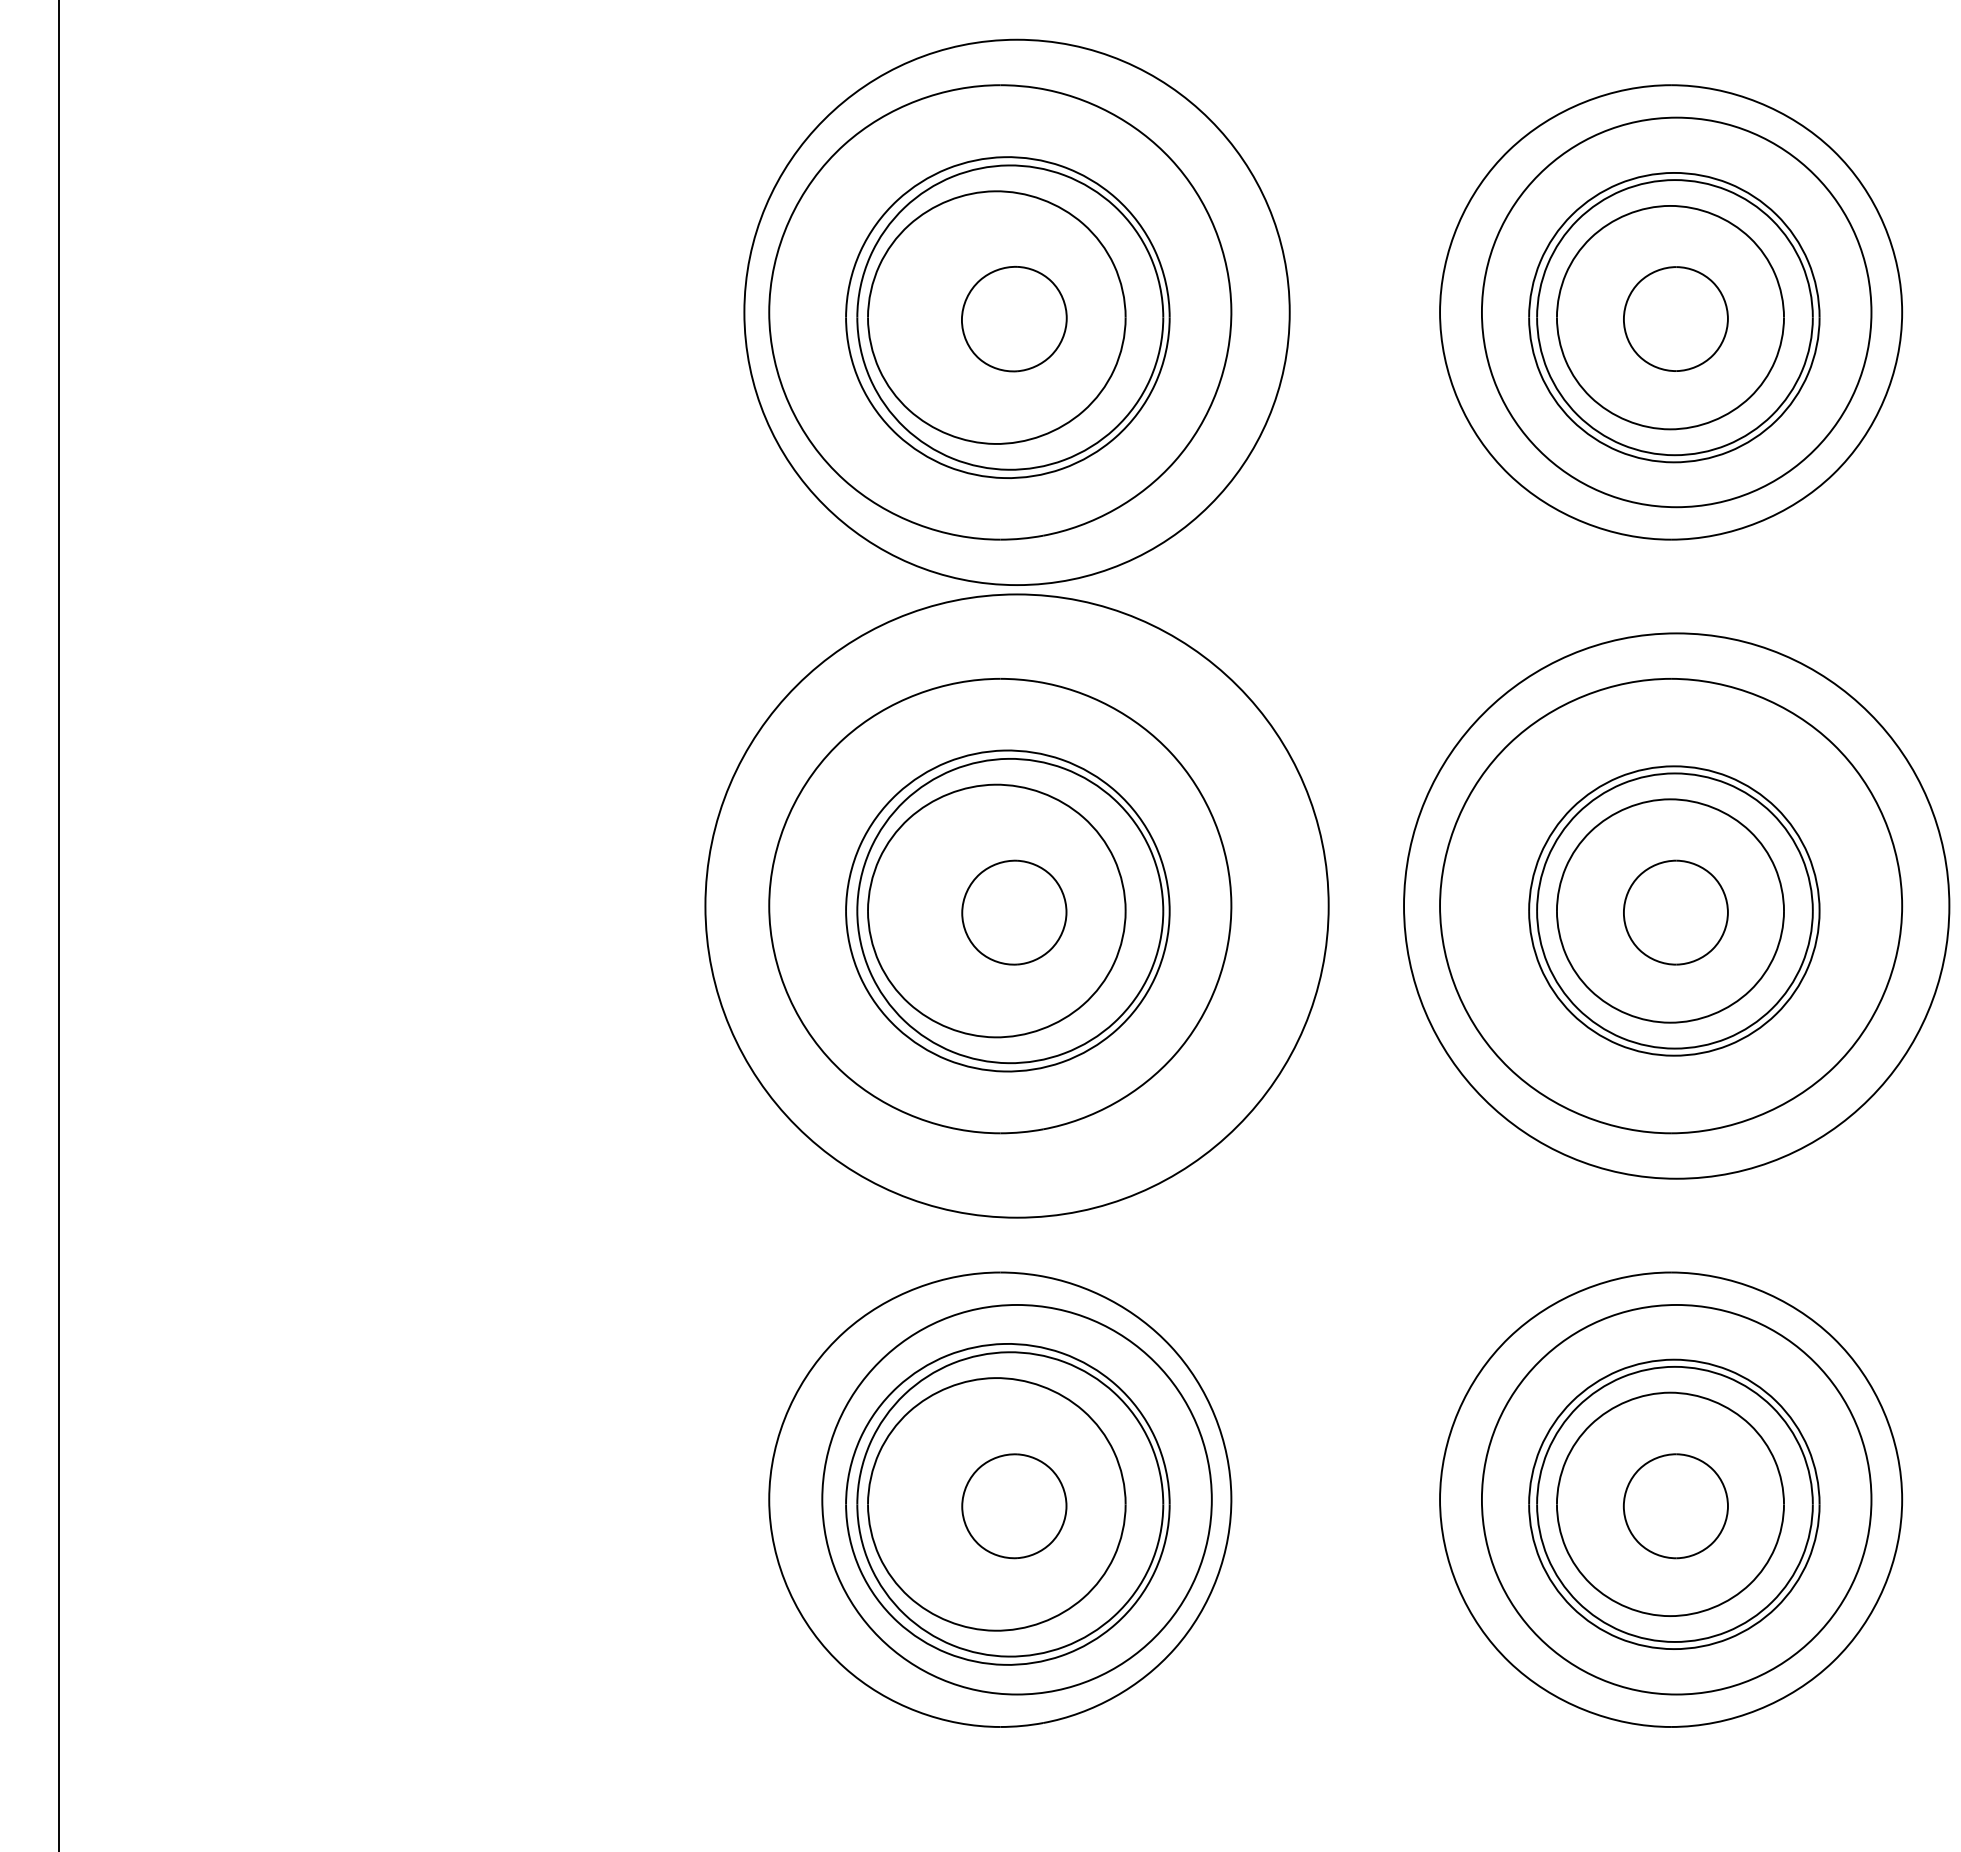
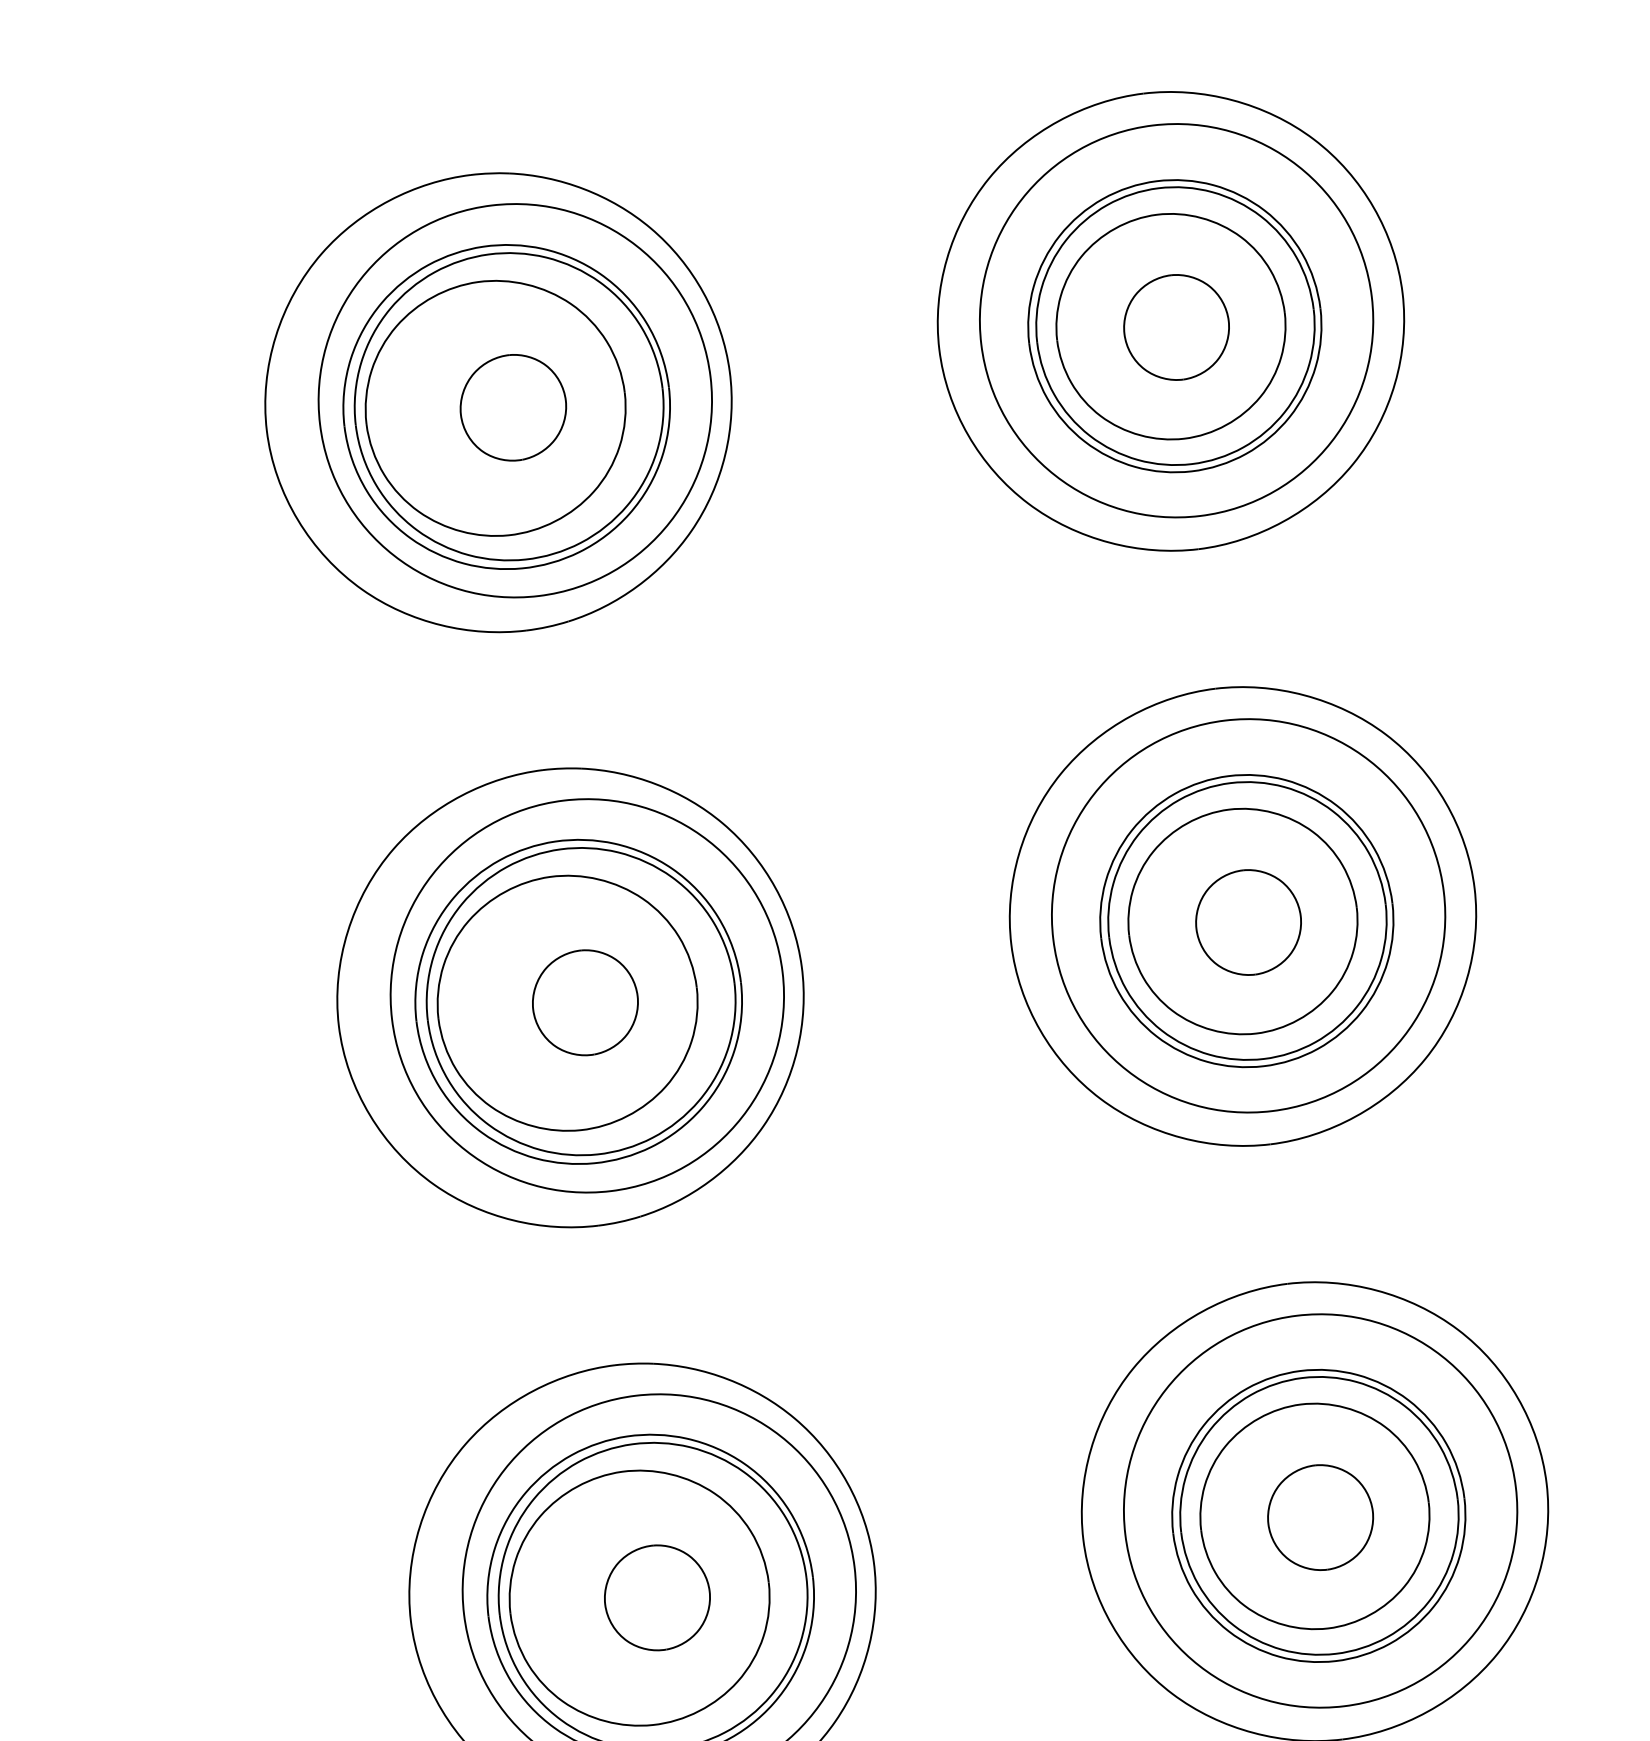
circle: (1016, 312) -> (514, 400), size x0.71
circle: (1016, 905) -> (586, 995), size x0.62
circle: (1676, 905) -> (1248, 915), size x0.71

